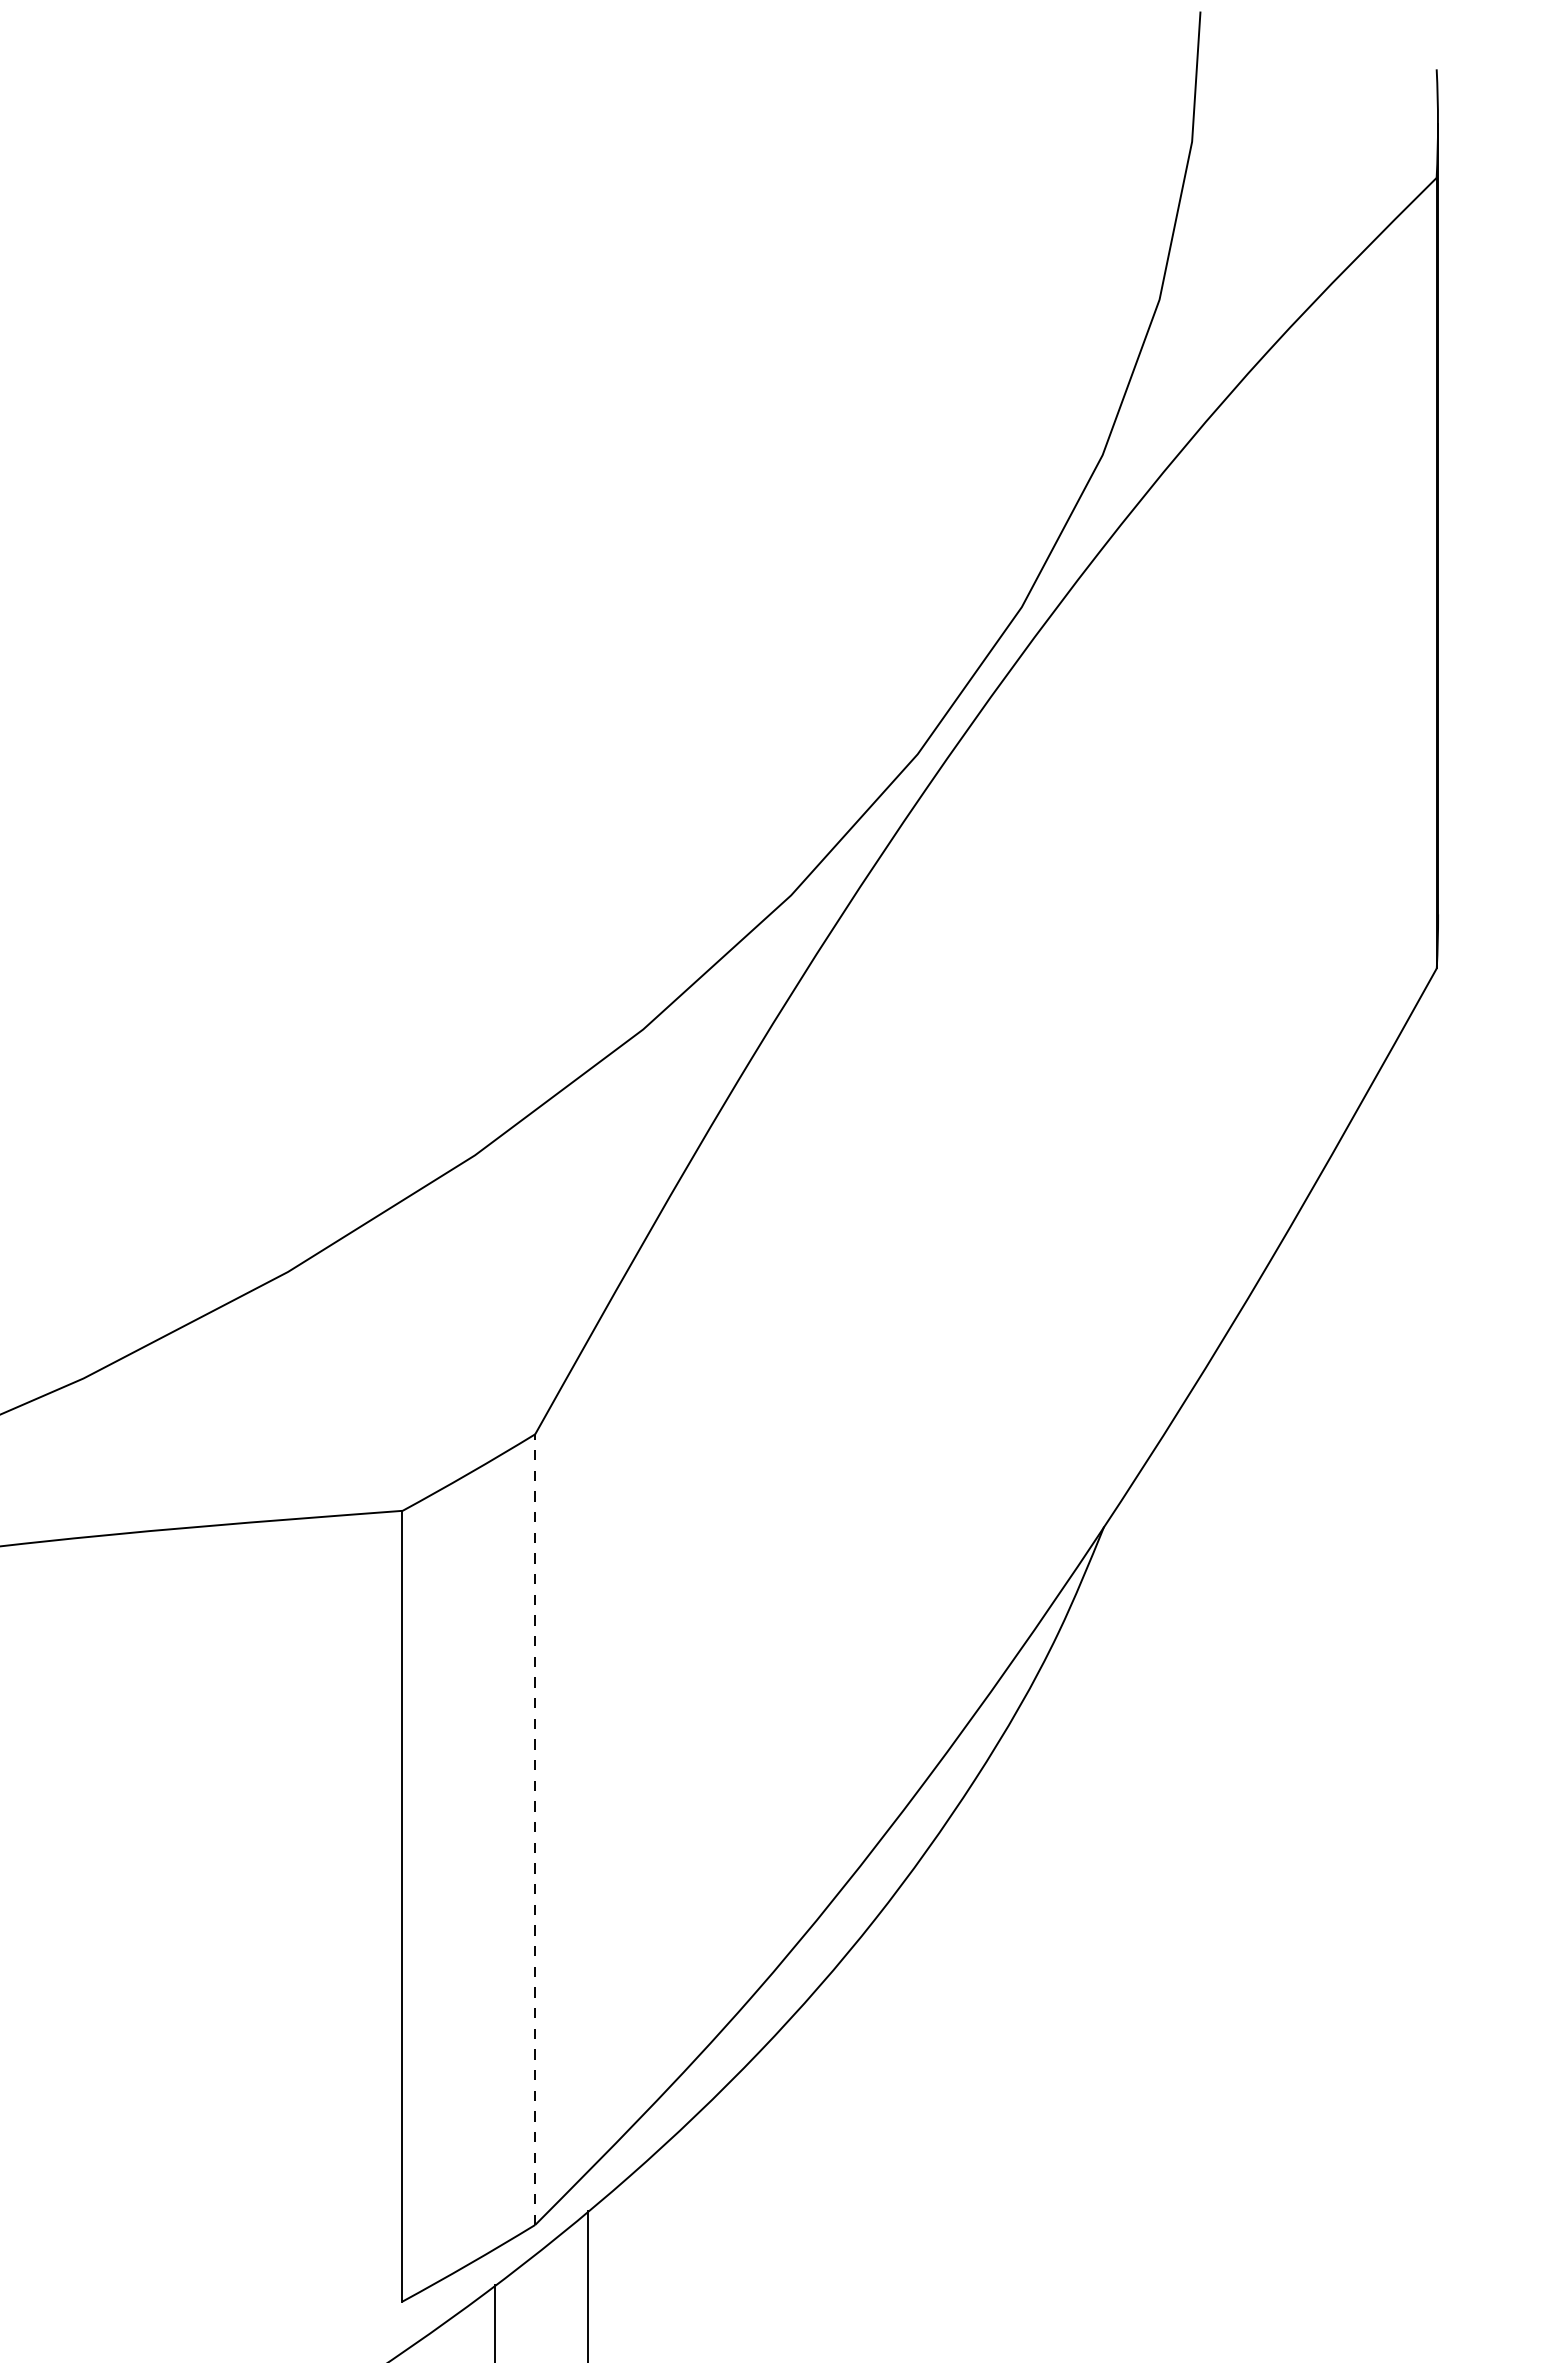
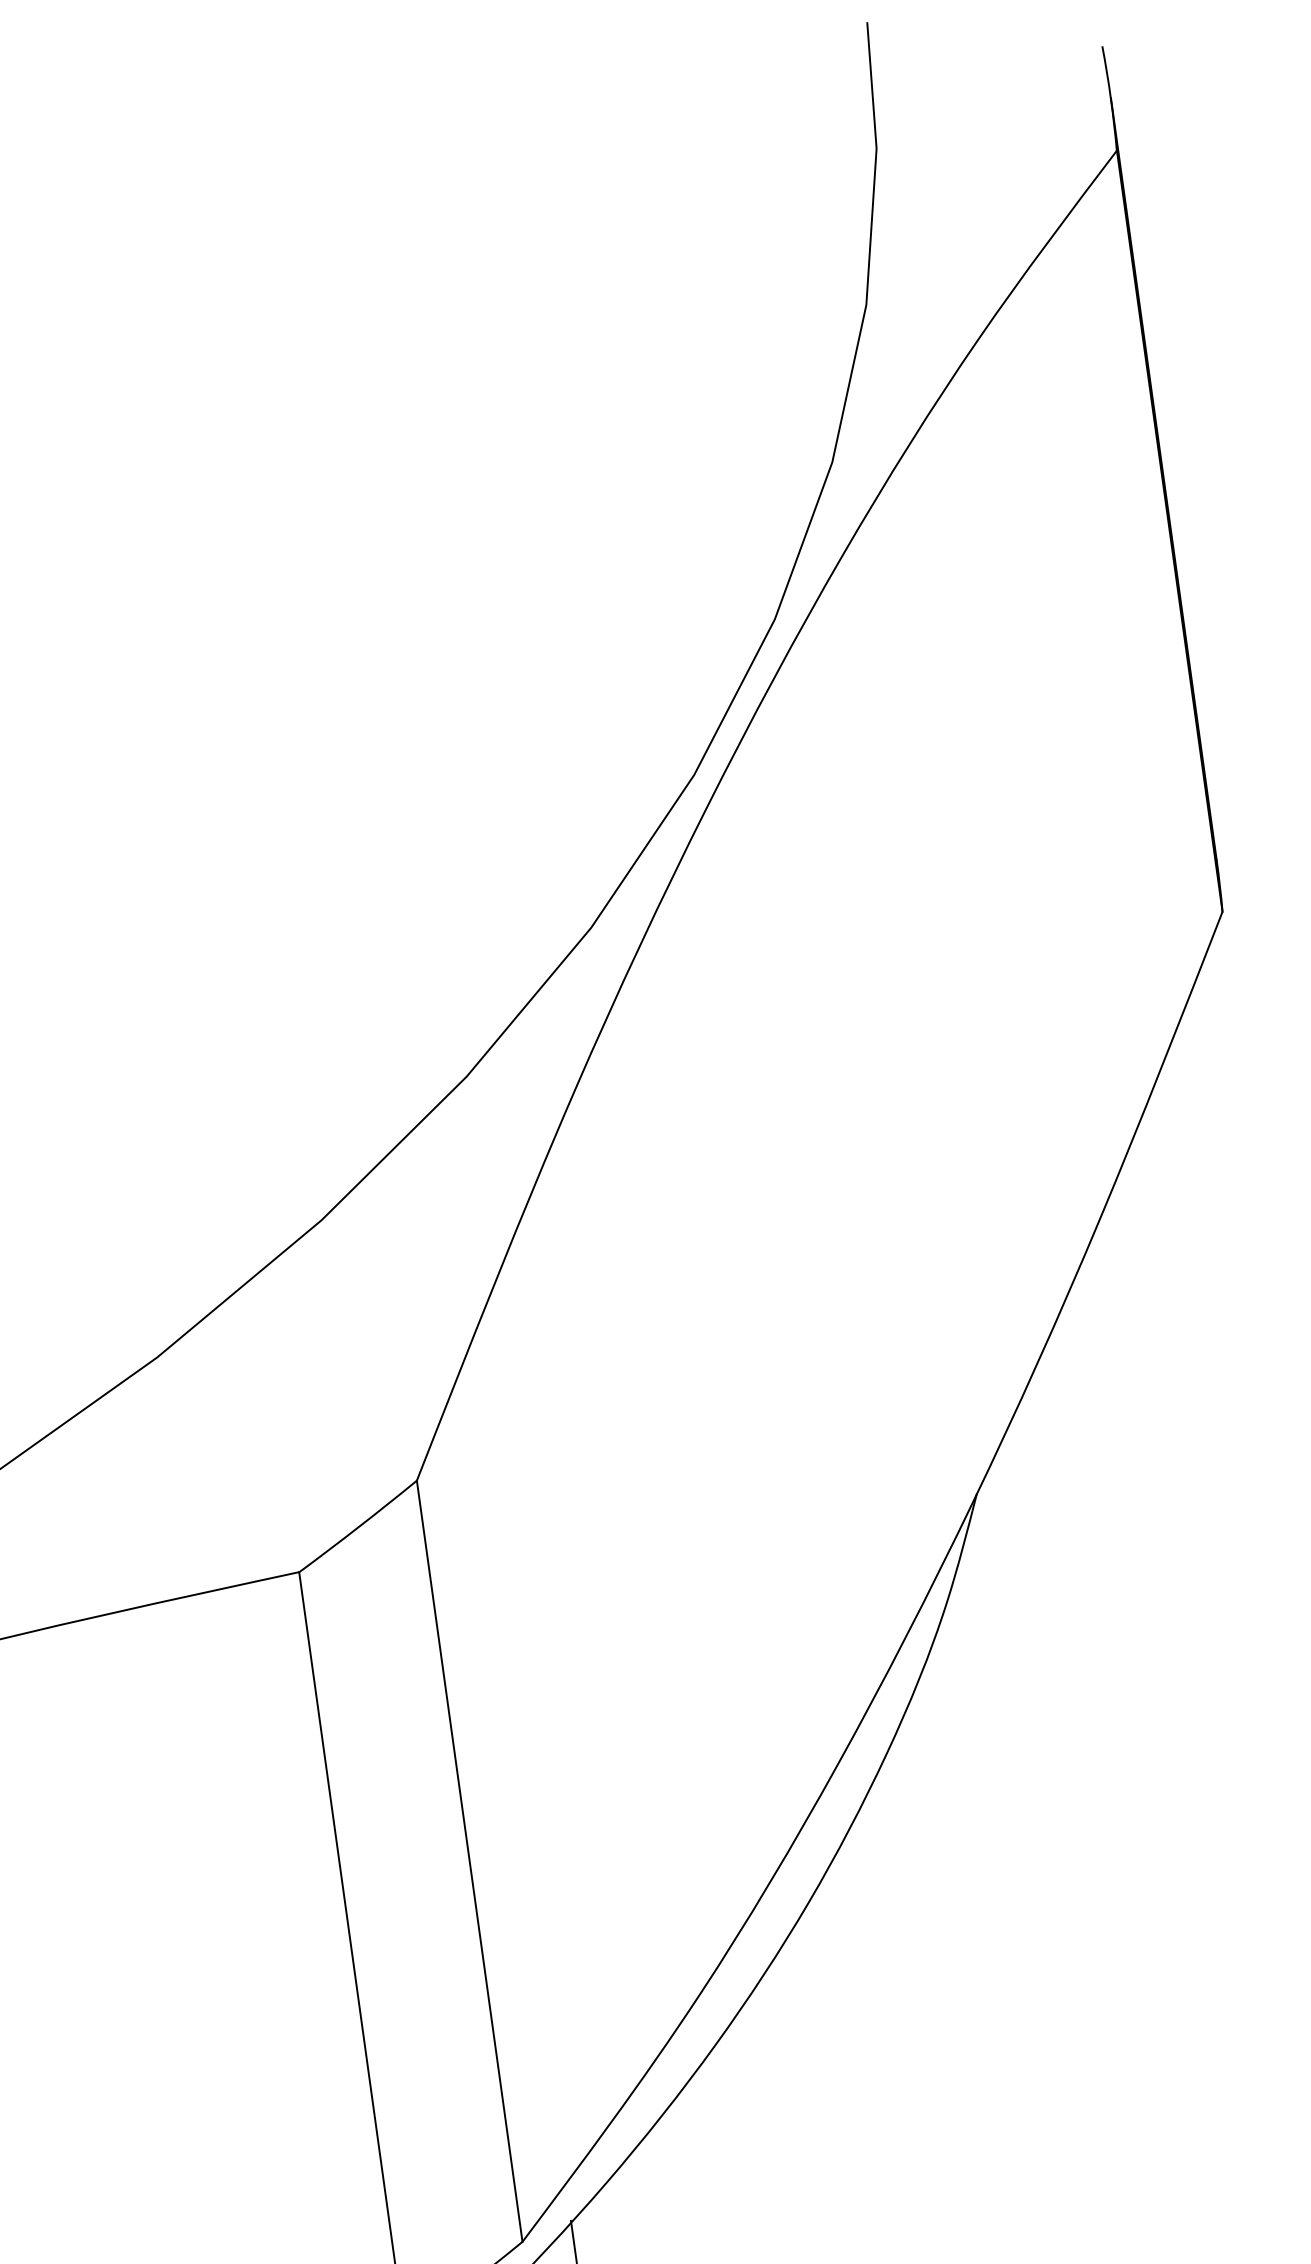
line: (535, 1829) -> (469, 1861), dashed -> solid

